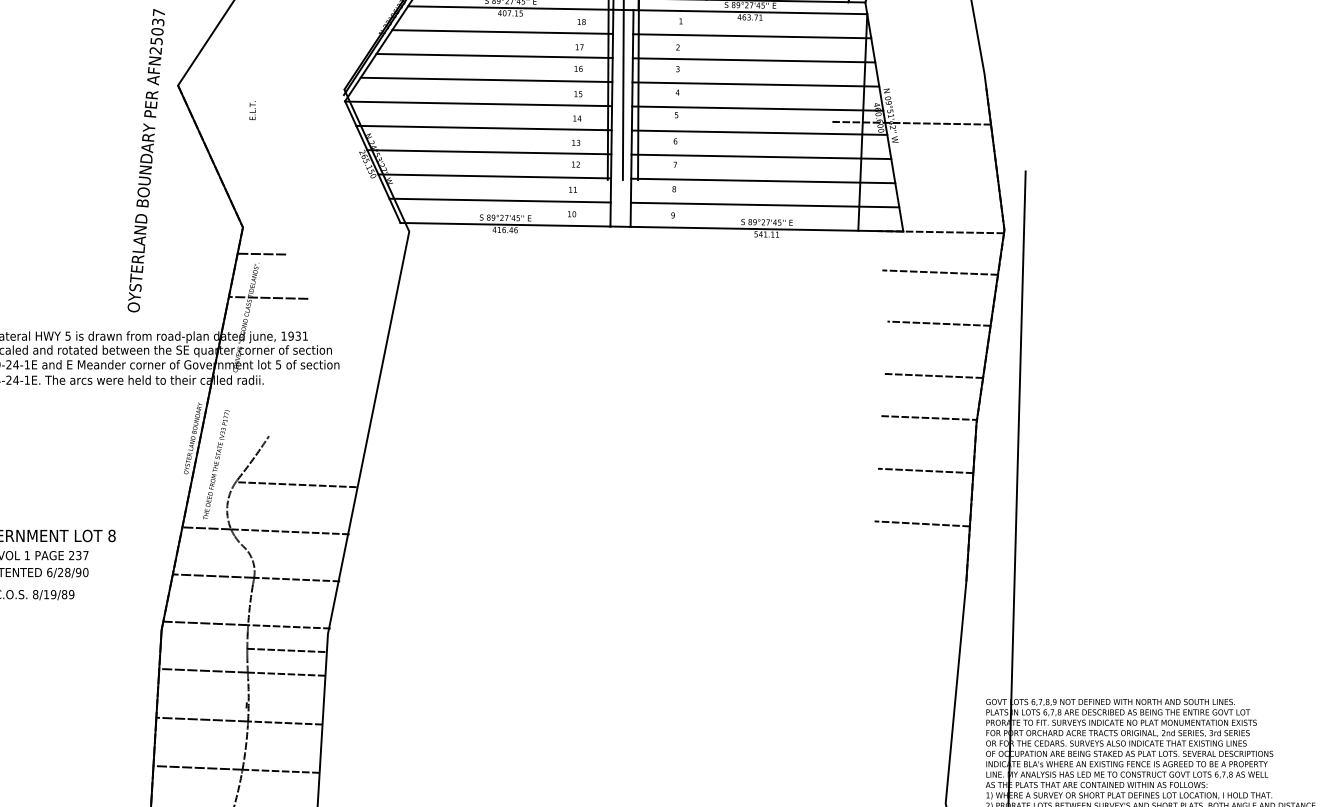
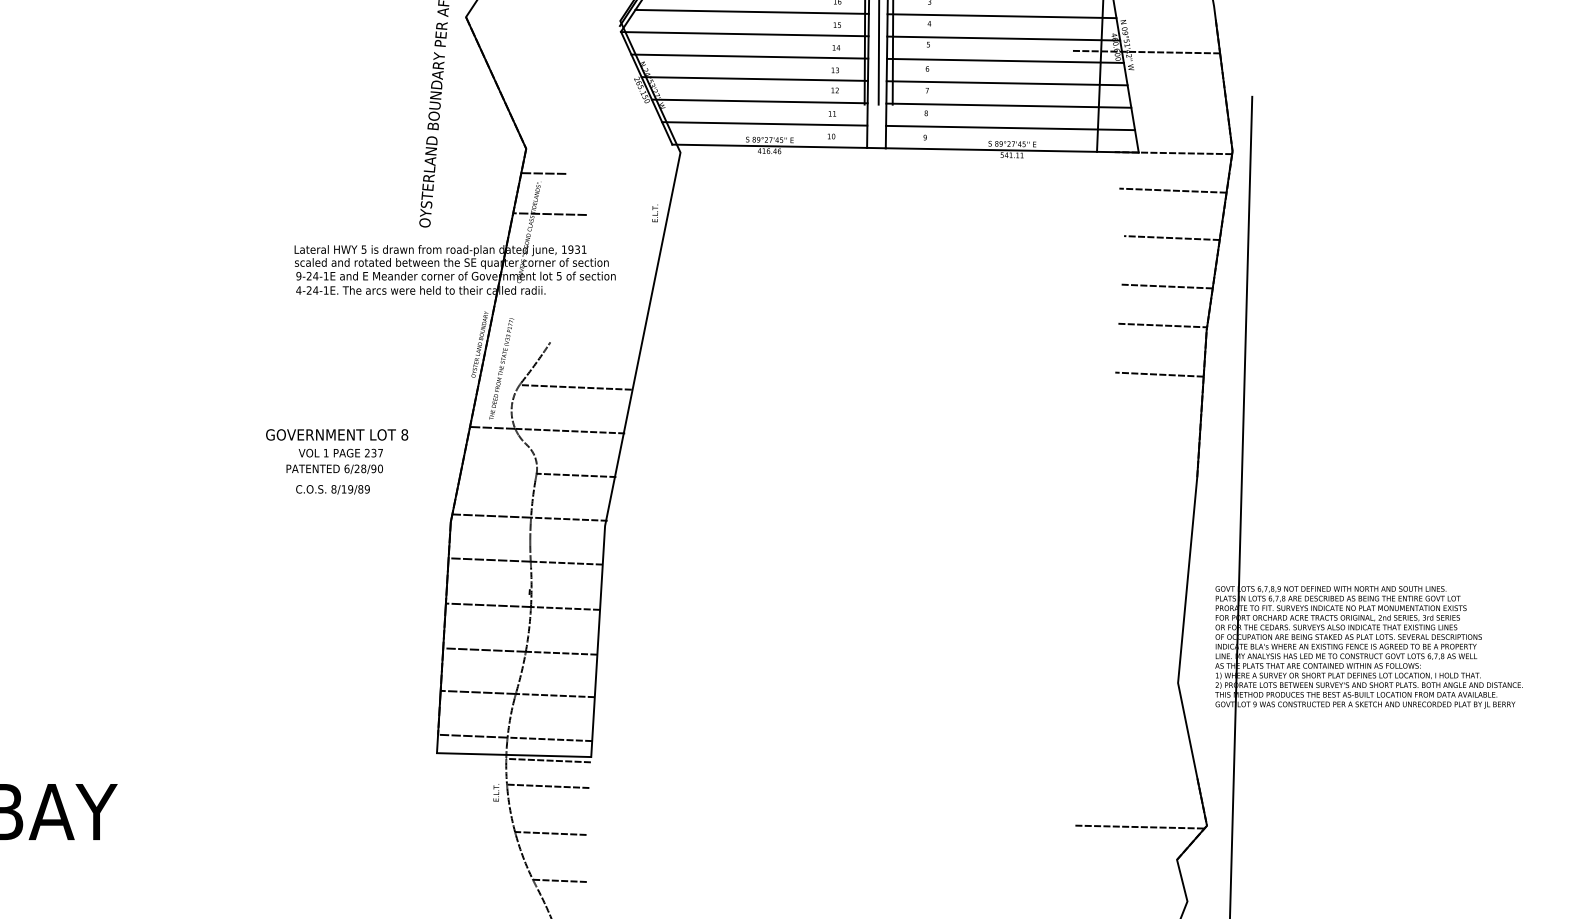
text: (251, 110) -> (654, 213), moved
line: (922, 523) -> (1156, 423), removed
line: (213, 575) -> (498, 471), removed
line: (287, 649) -> (567, 540), removed

